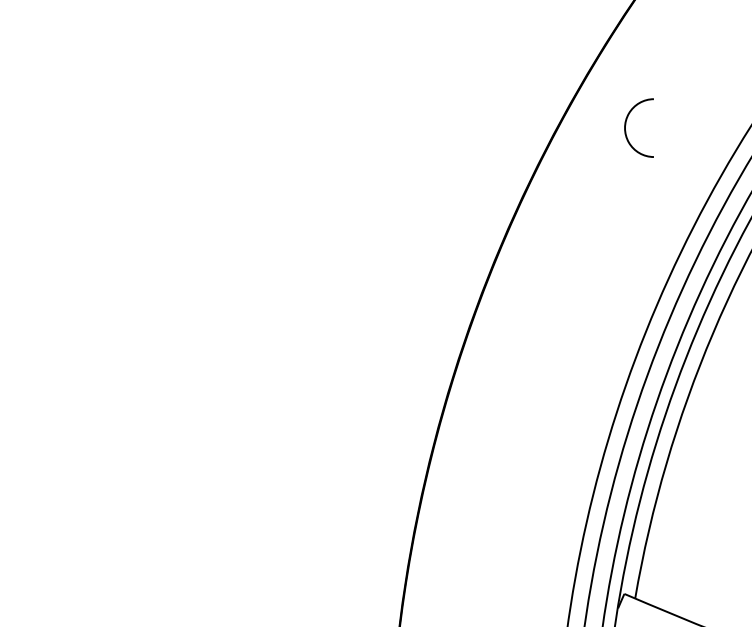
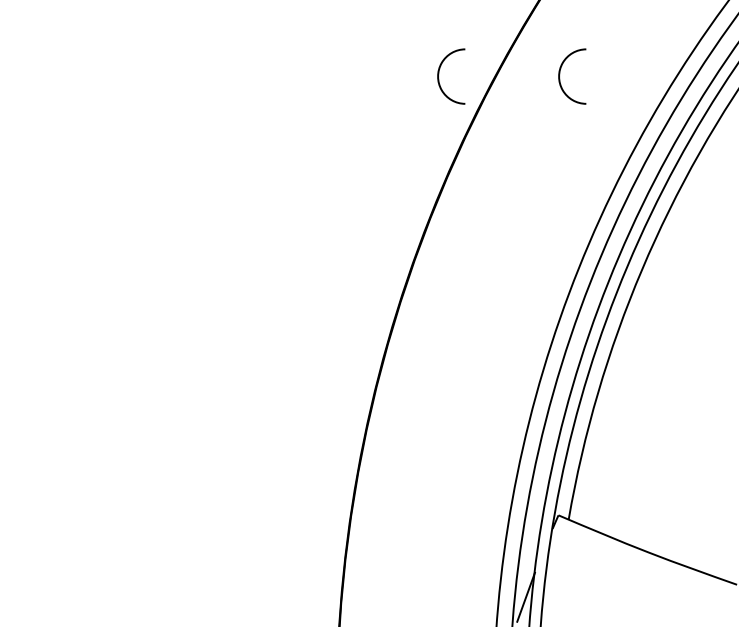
arc: (498, 125) -> (439, 74), added

